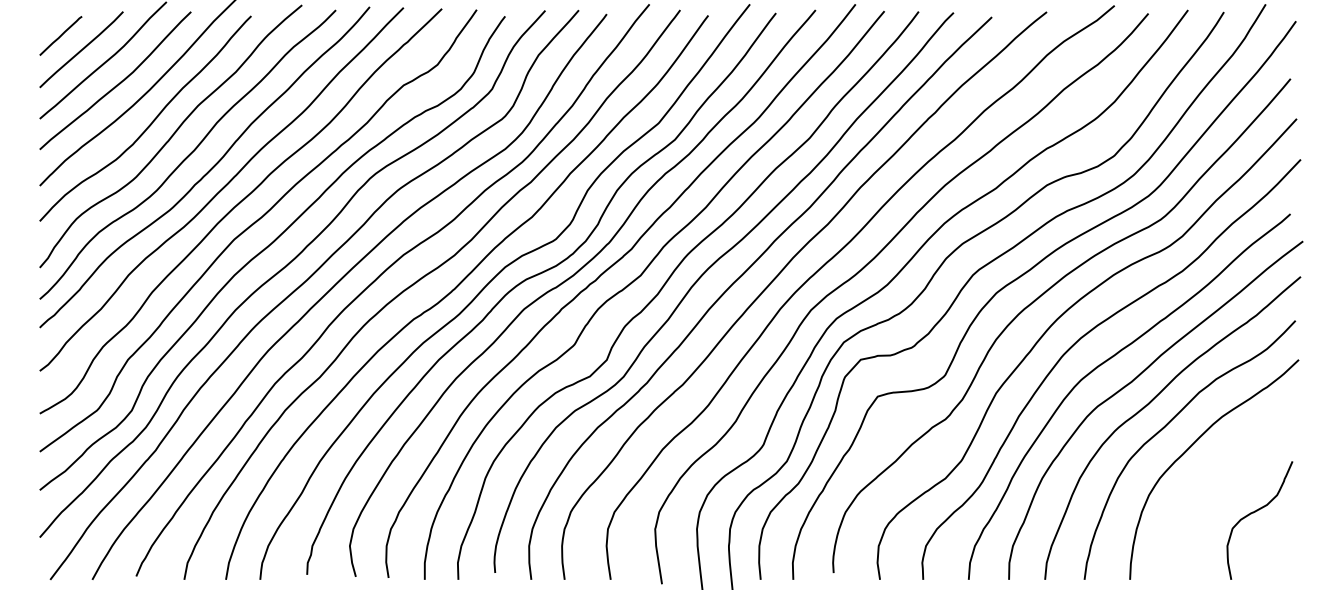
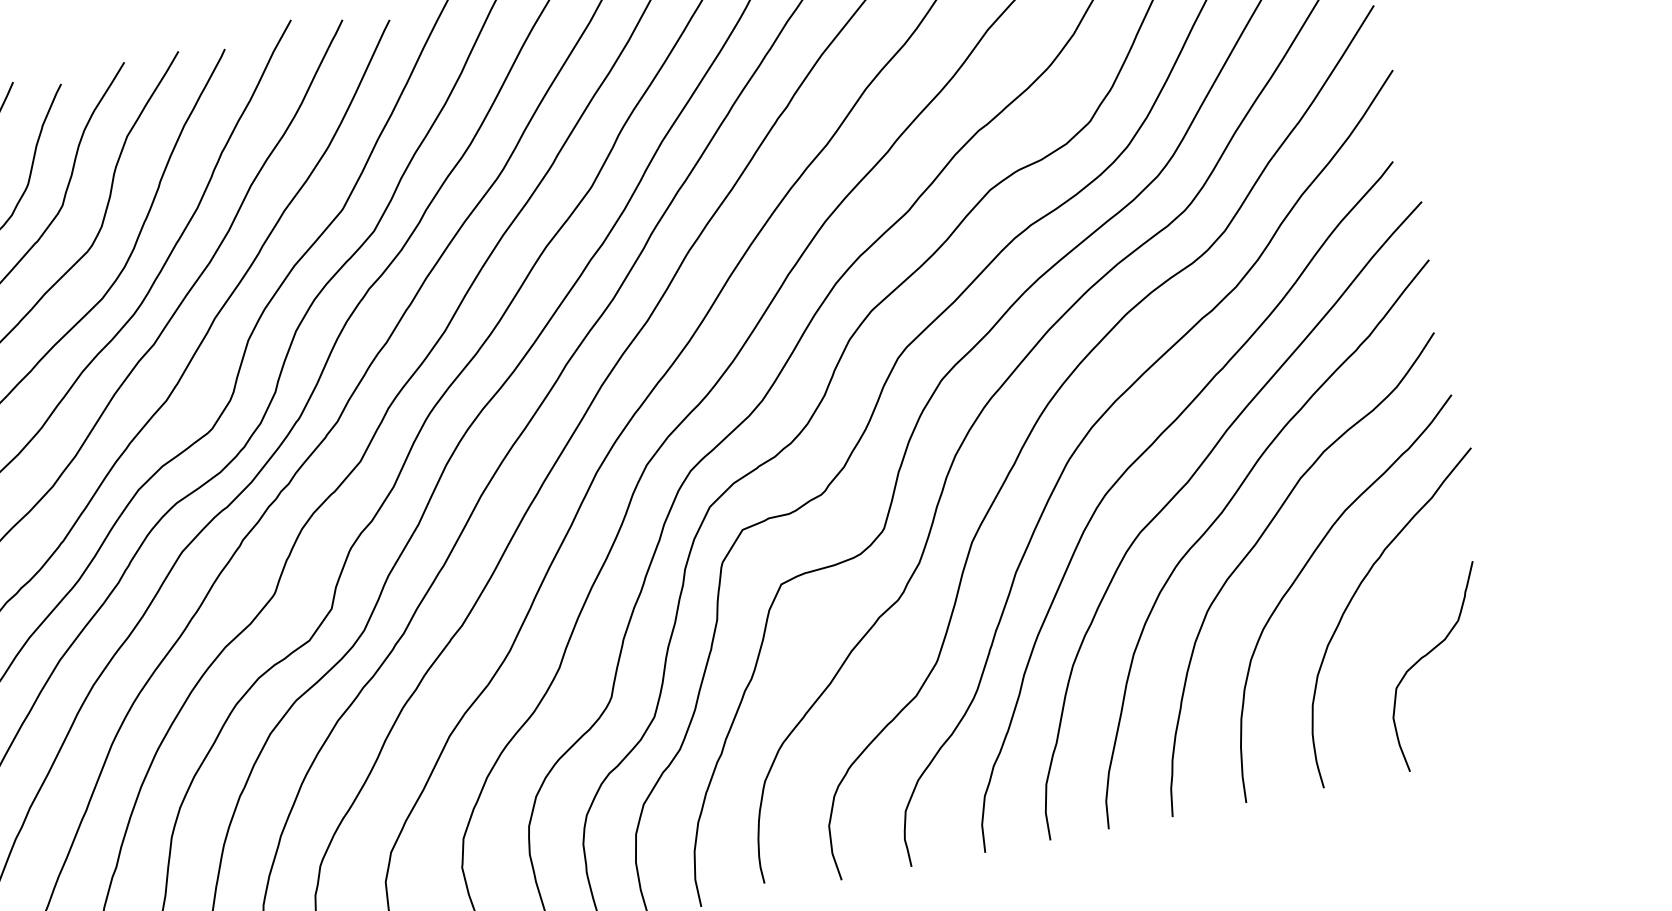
curve: (1217, 470) -> (1354, 599), added

